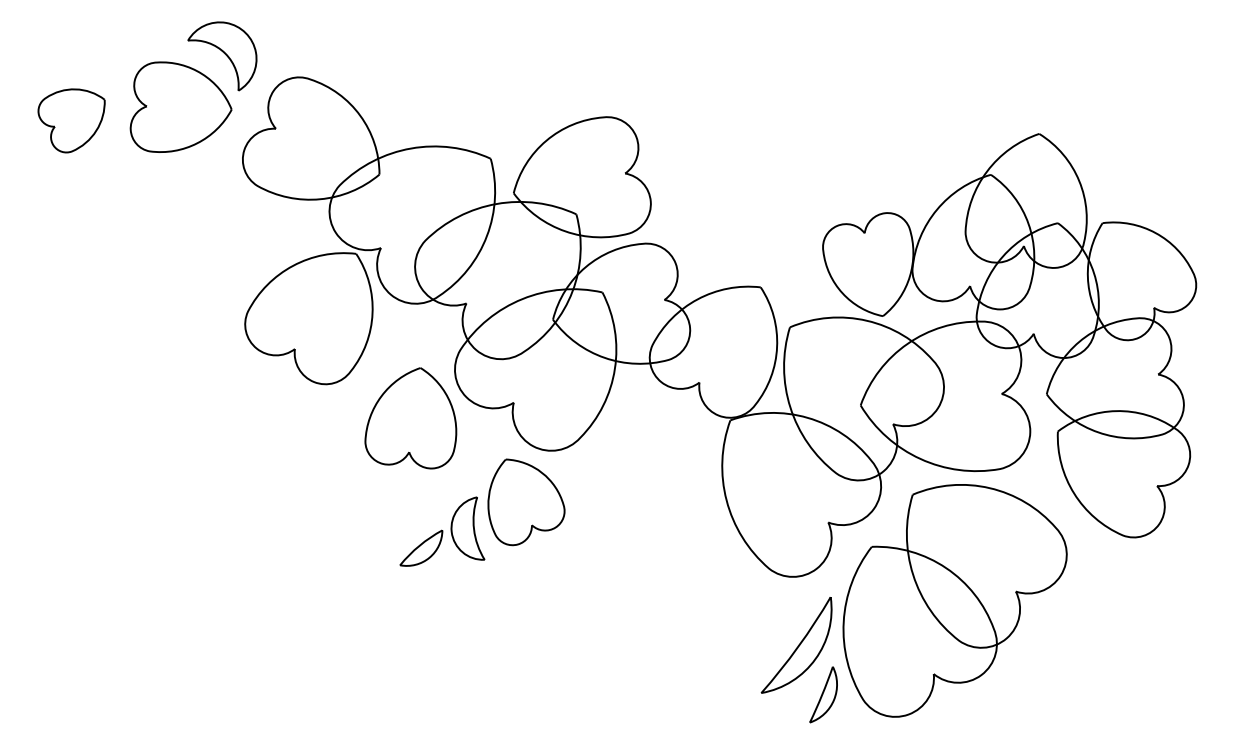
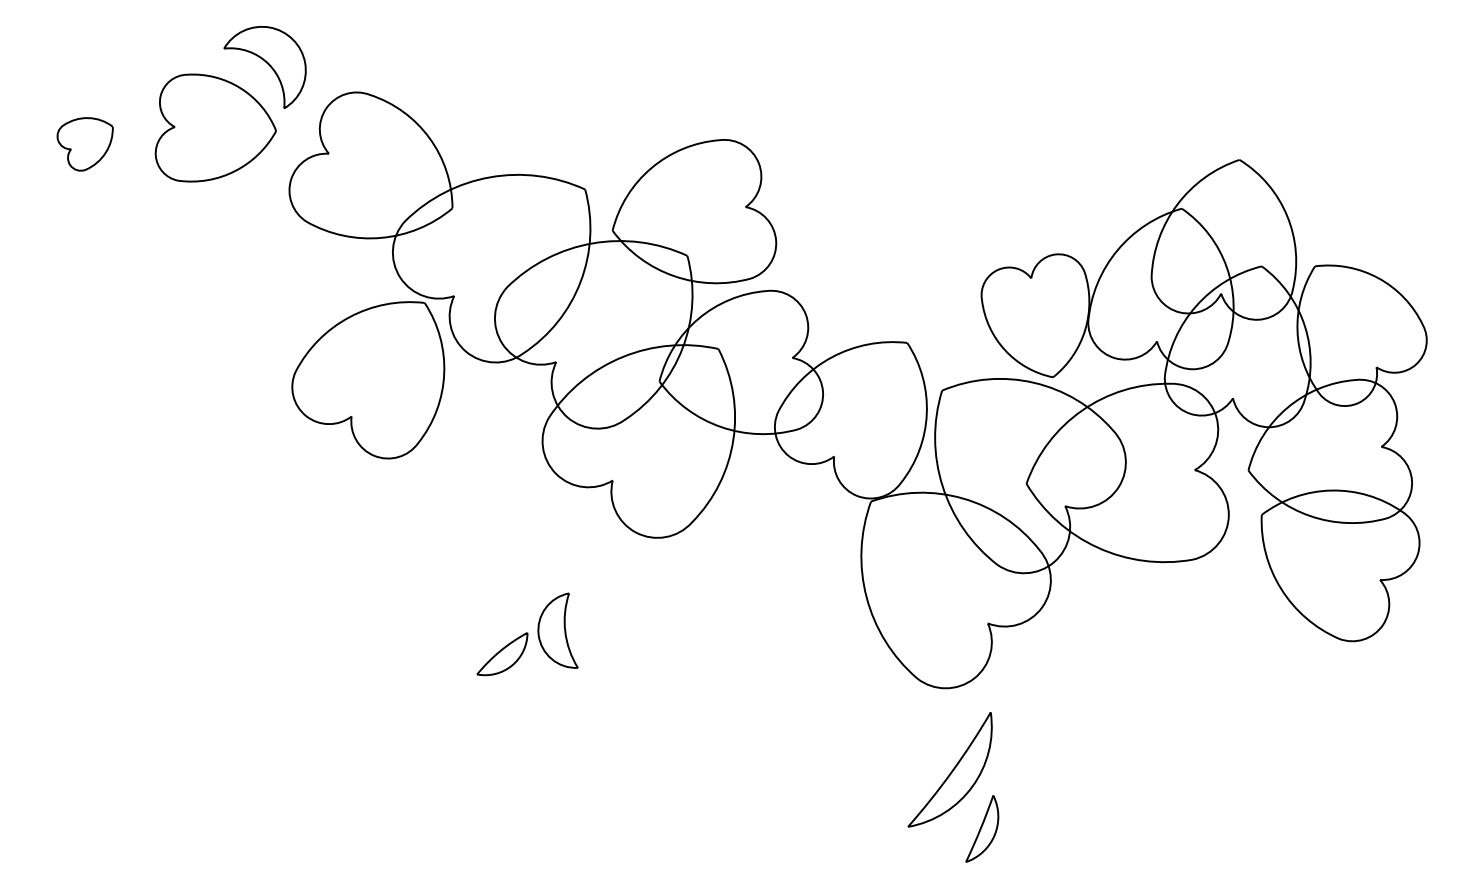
part: (71, 120) -> (85, 143), size x0.7
part: (410, 418) -> (489, 499), removed
part: (526, 502) -> (627, 599), removed
part: (954, 600) -> (1138, 716), removed

